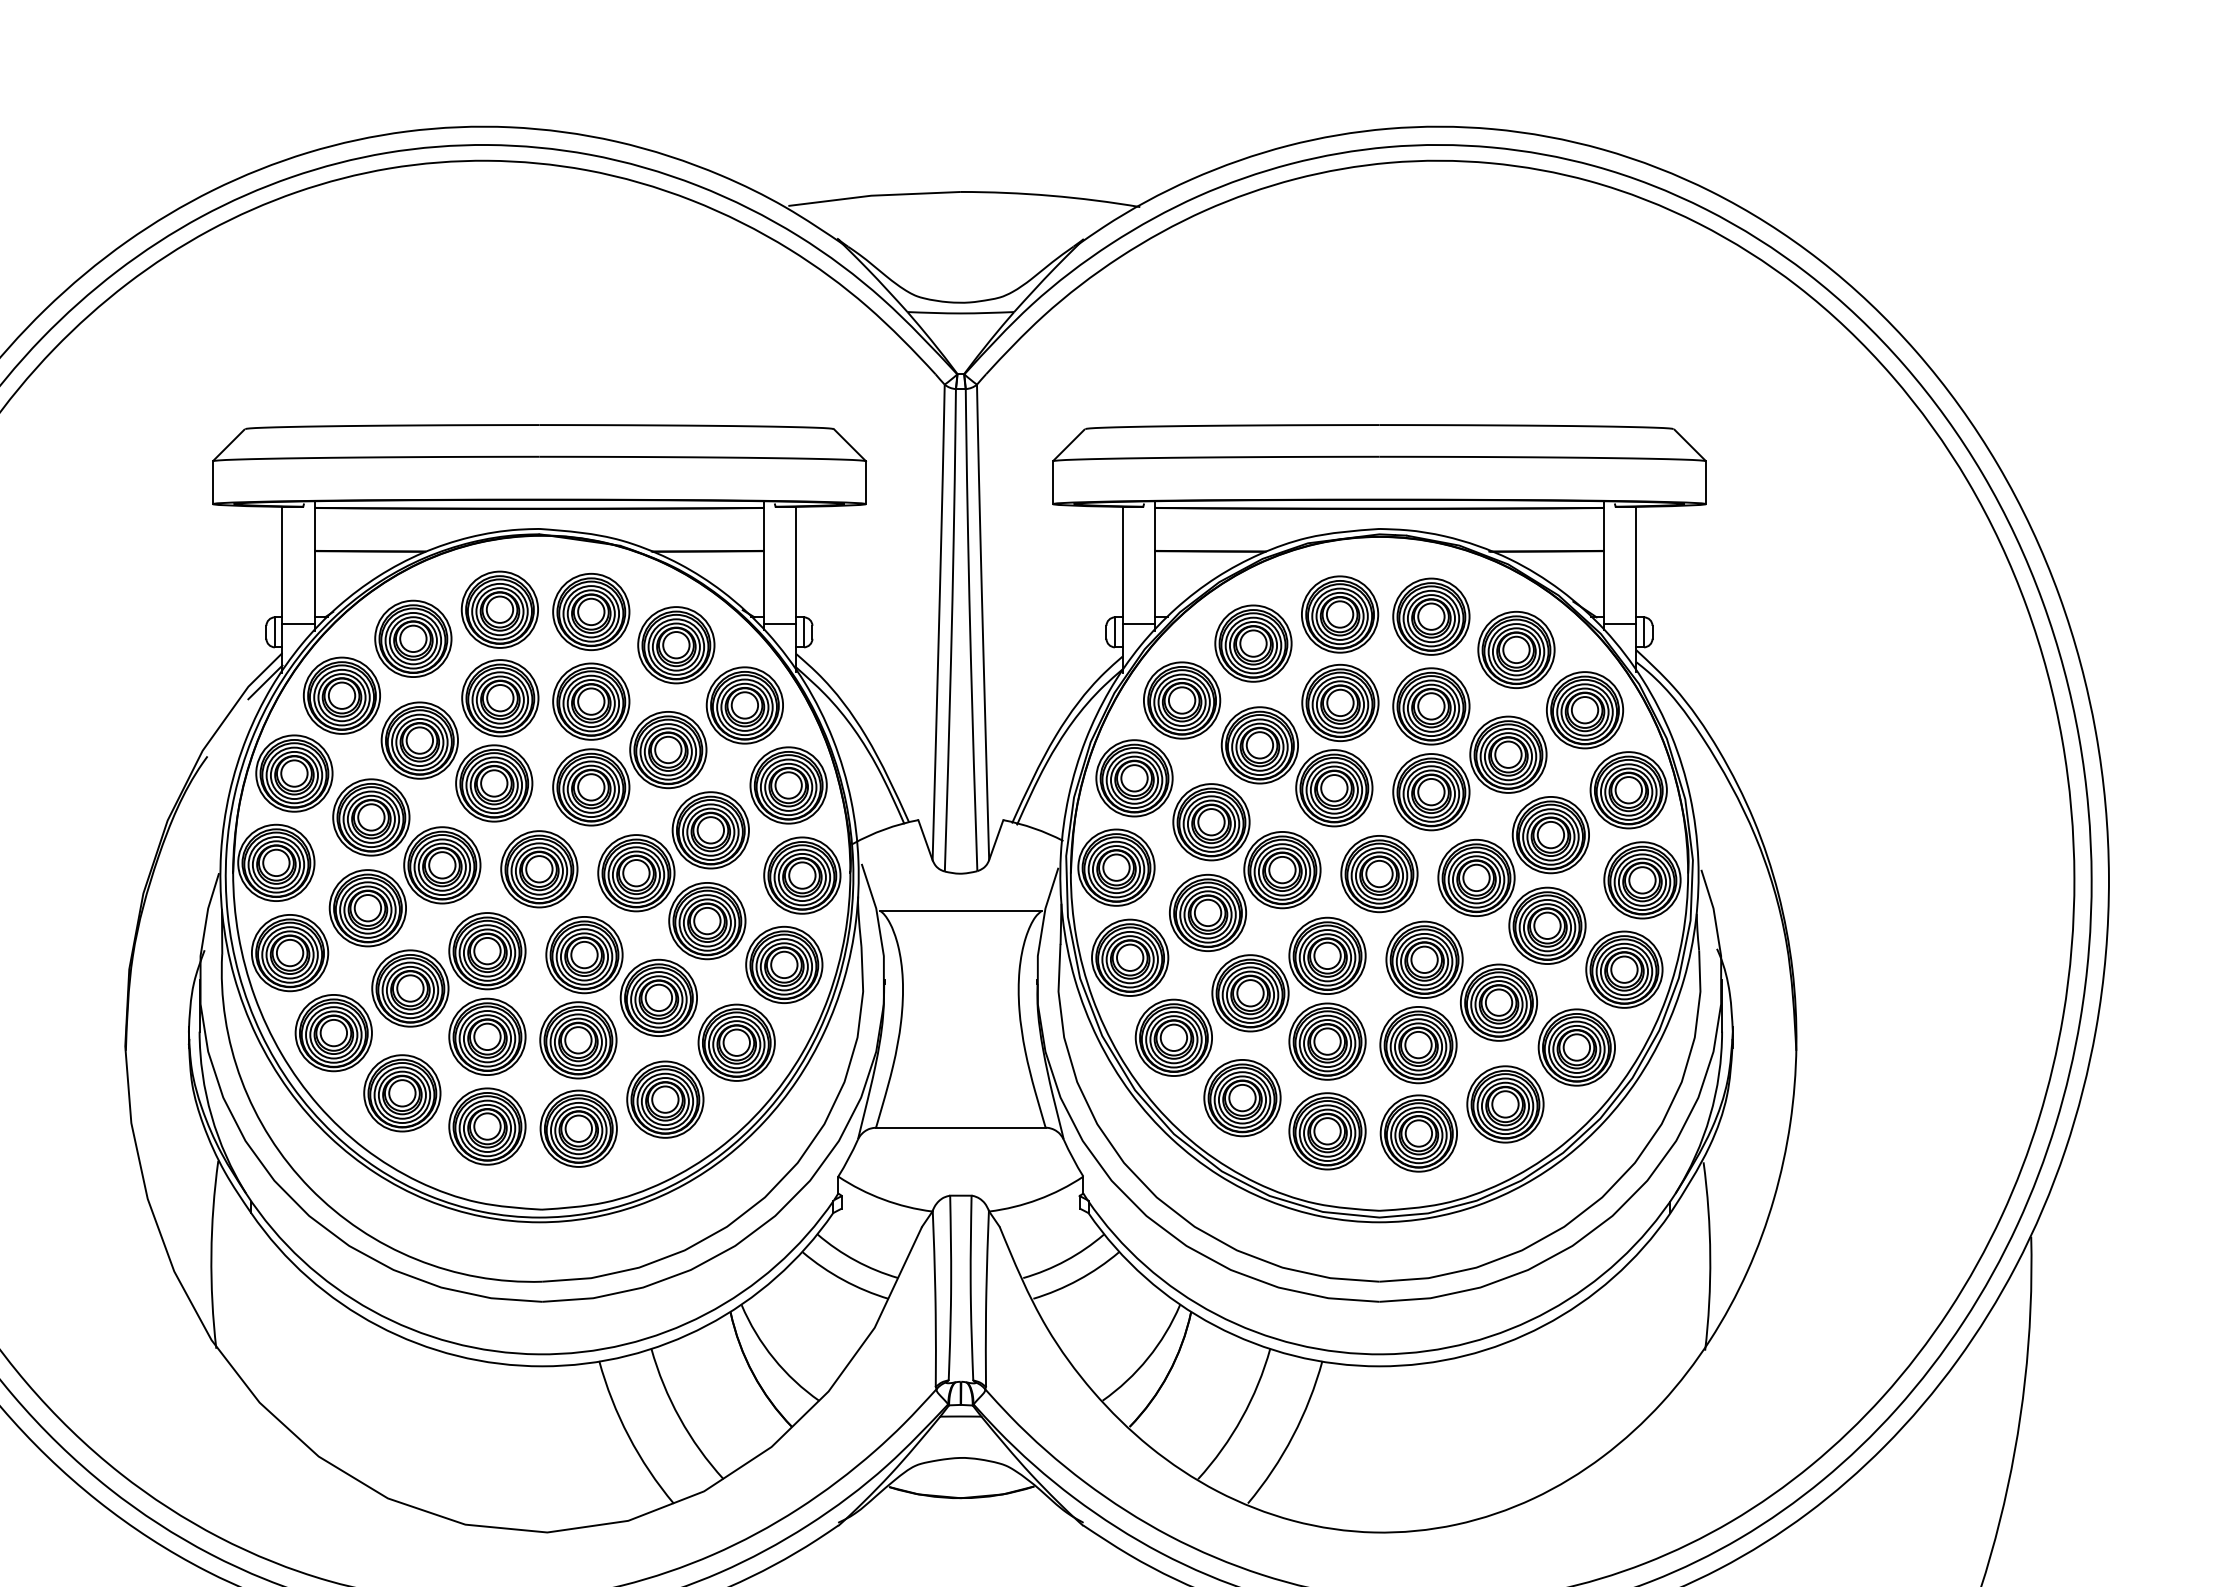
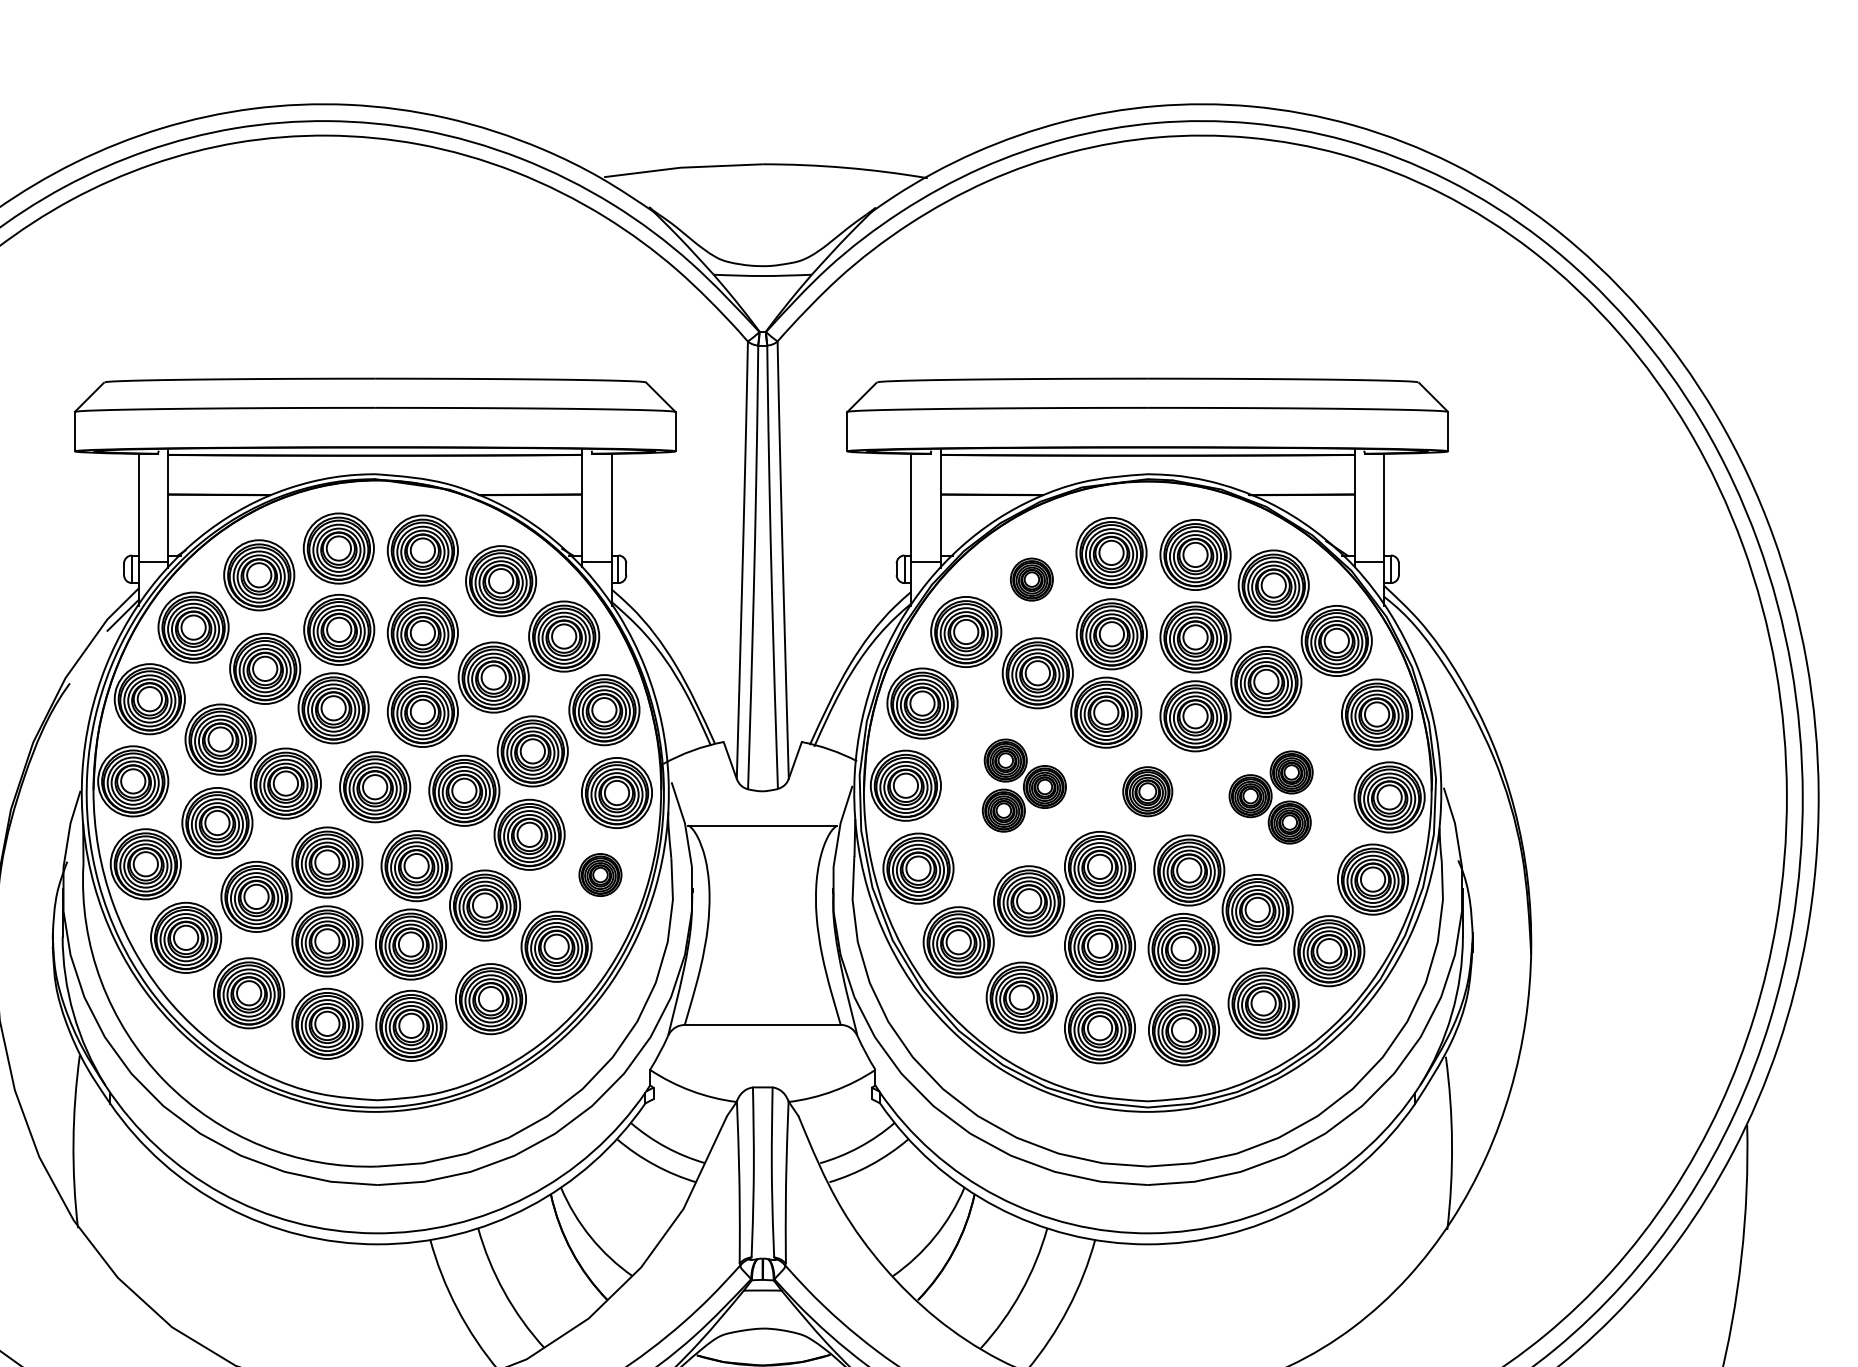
part: (1253, 643) -> (1031, 579), size x0.6
part: (1245, 867) -> (1024, 785), size x0.6
part: (1379, 874) -> (1147, 792), size x0.7
part: (1513, 880) -> (1271, 797), size x0.6
part: (784, 964) -> (600, 874), size x0.6

